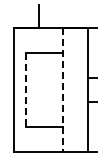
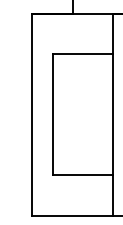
line: (26, 90) -> (52, 115), dashed -> solid
line: (63, 90) -> (113, 115), dashed -> solid

